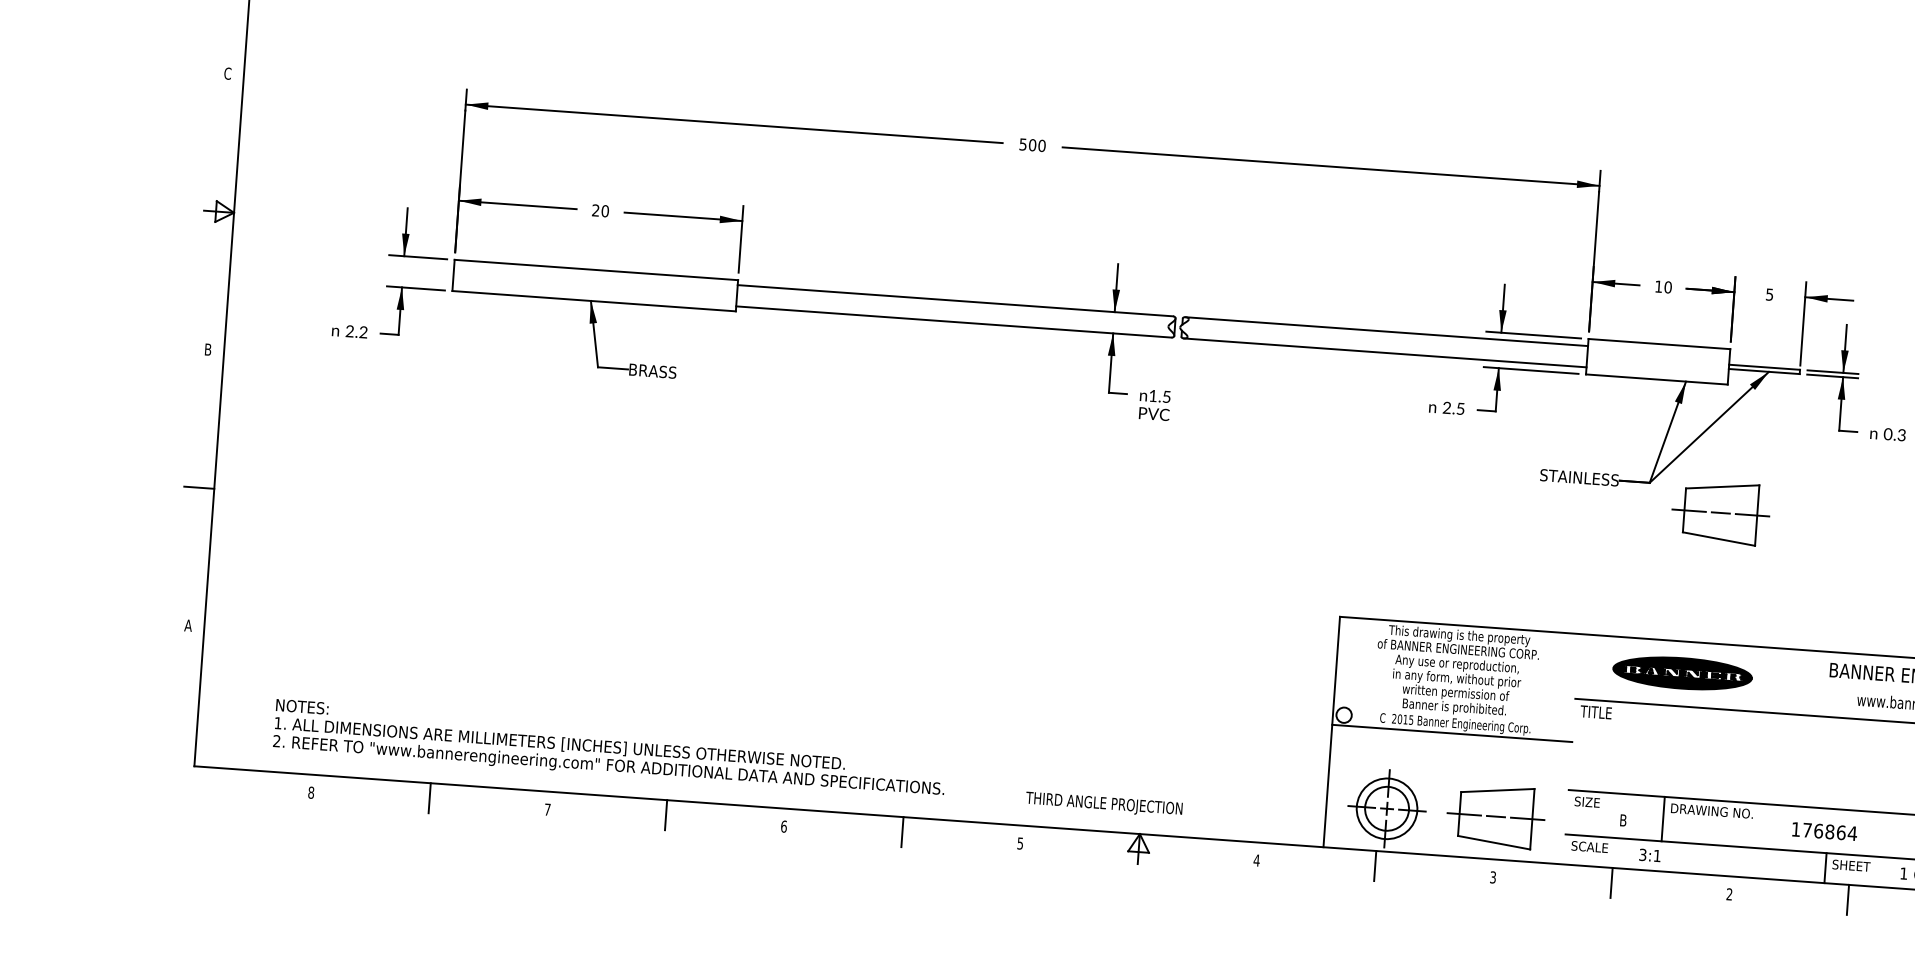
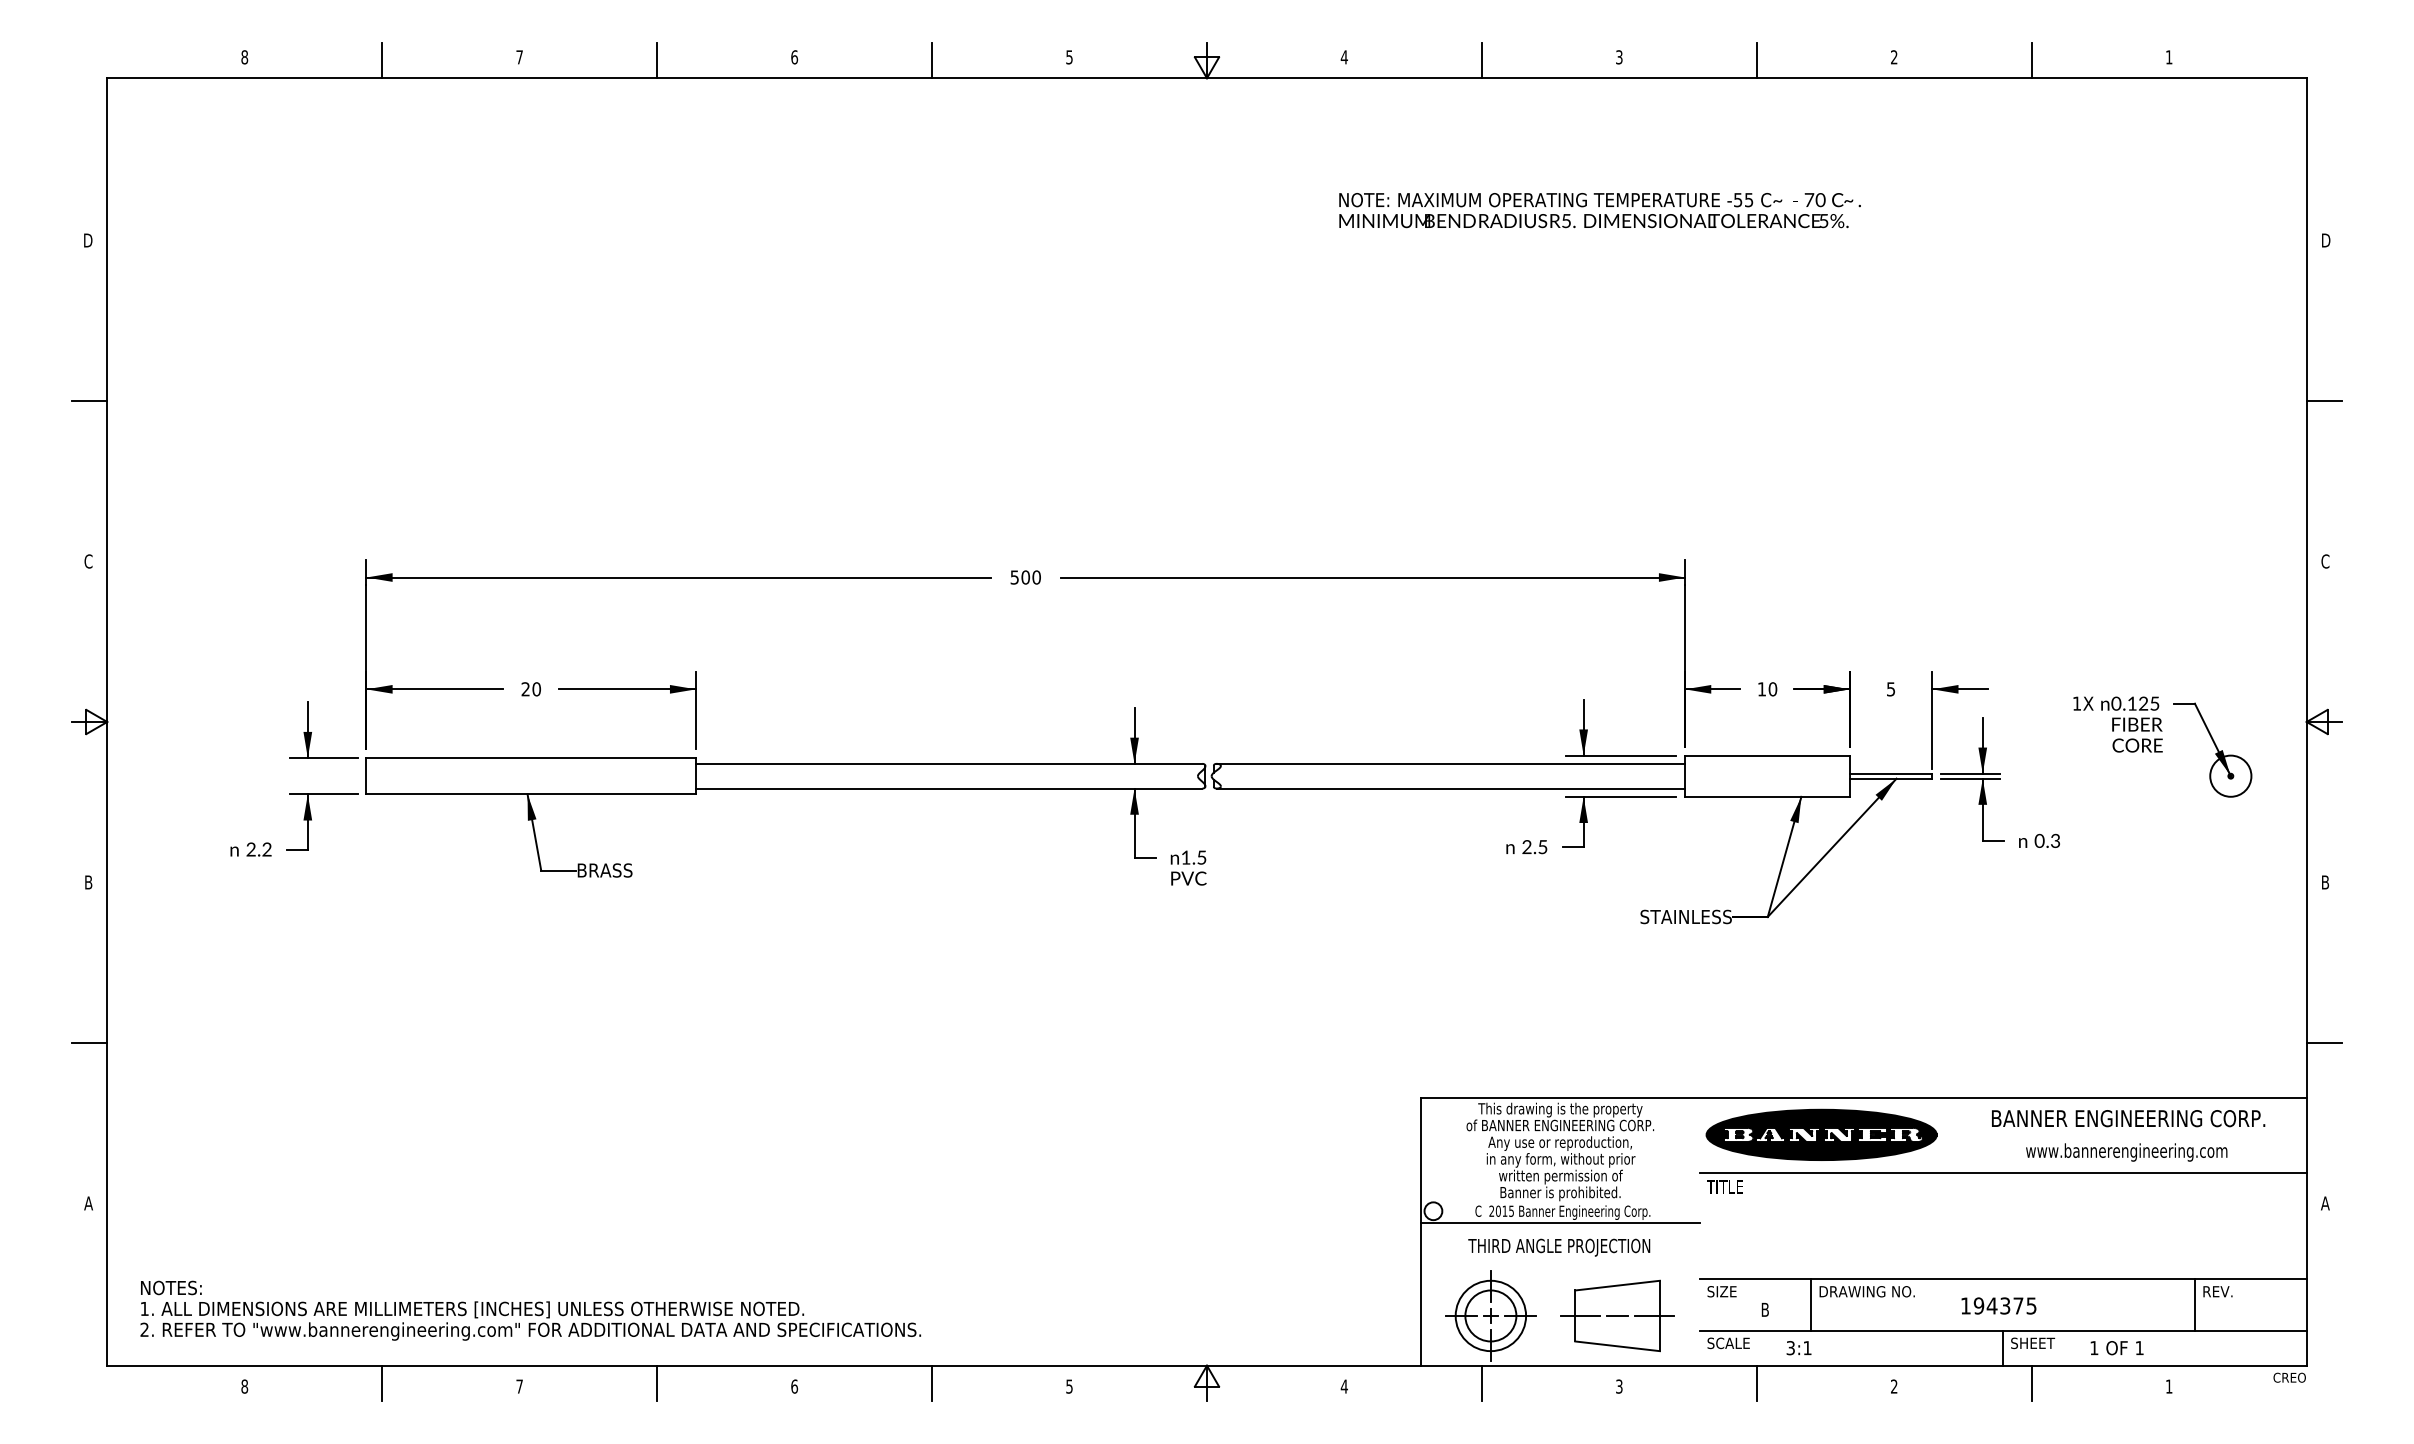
part: (1720, 512) -> (1852, 945), removed
part: (1682, 673) -> (1821, 1134), size x1.43
text: (609, 748) -> (530, 1310), moved
text: (1104, 804) -> (1559, 1247), moved
text: (1830, 831) -> (2005, 1305), 176864 -> 194375

